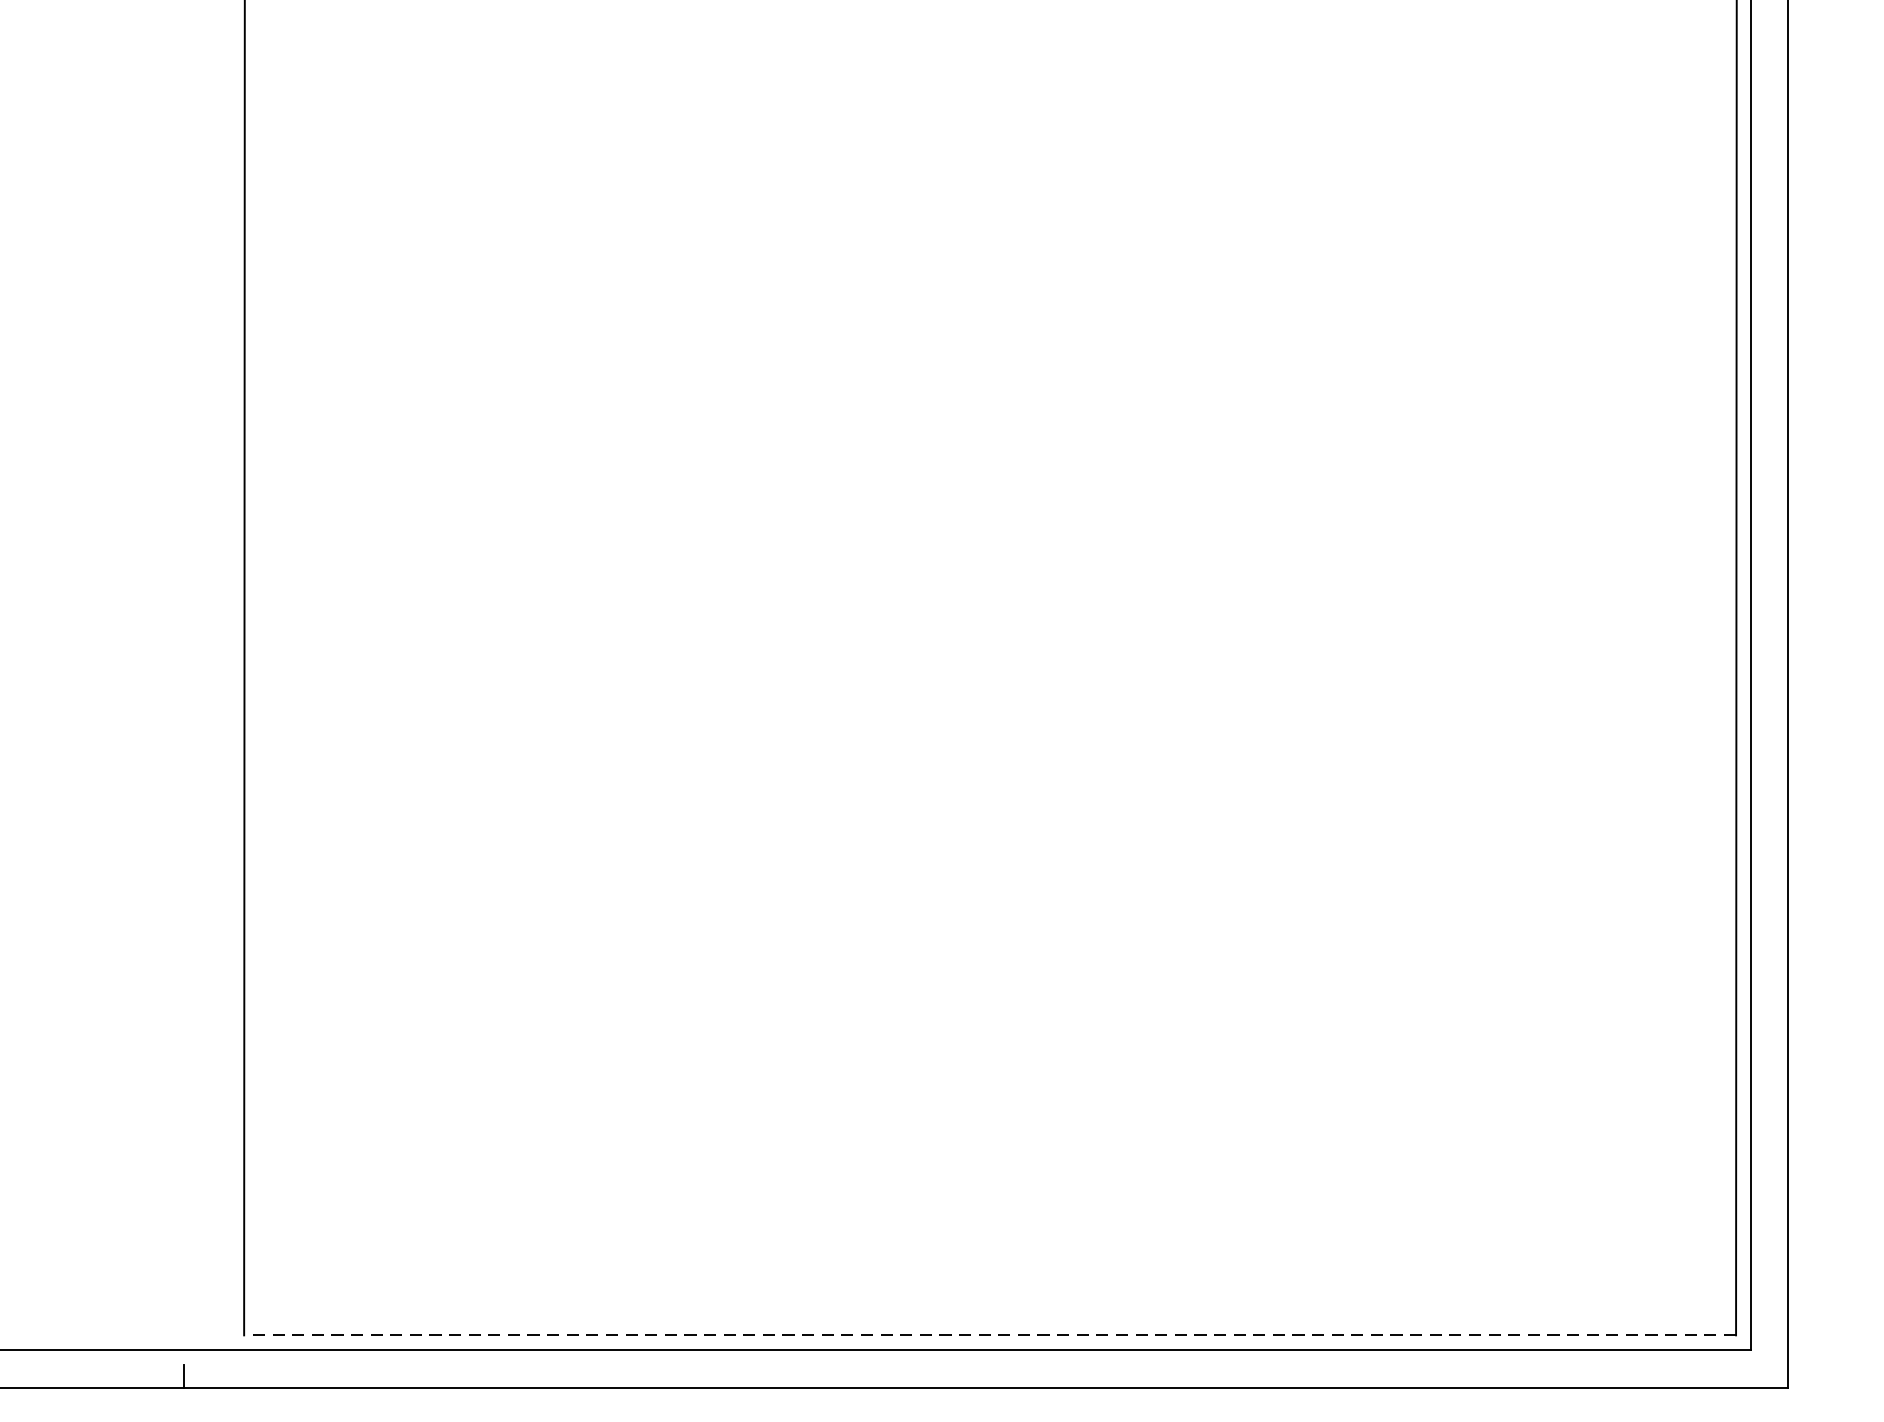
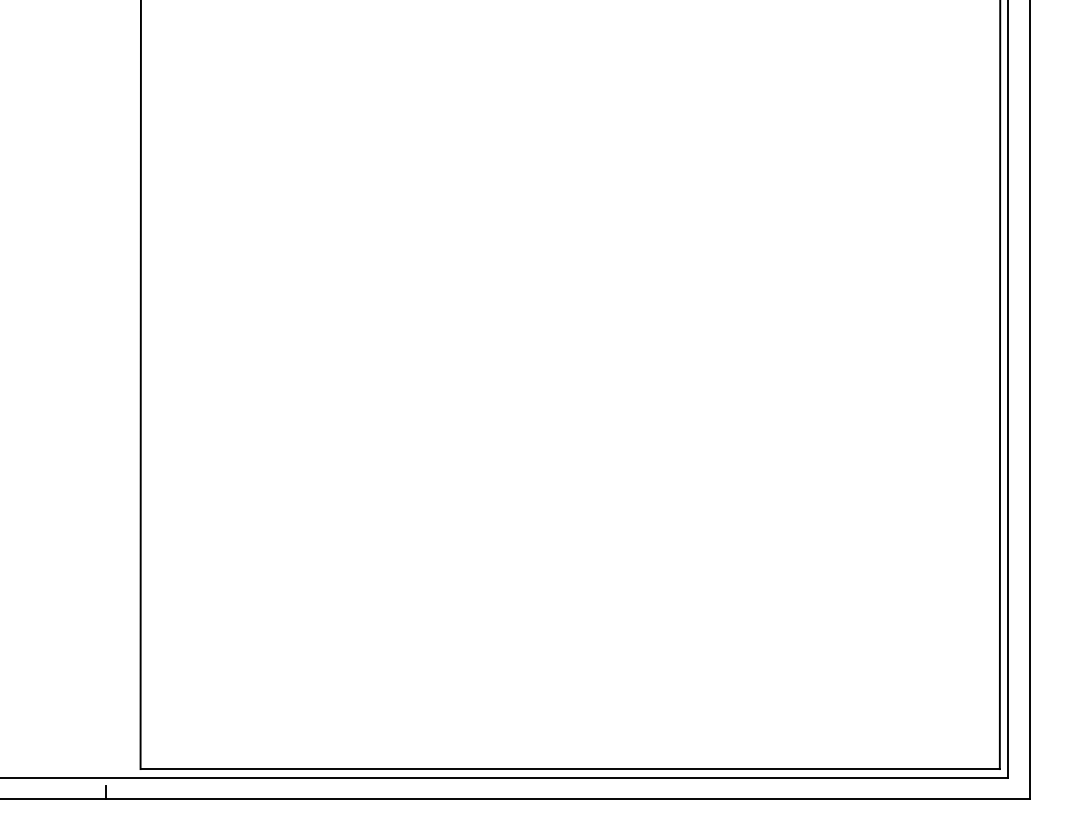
line: (990, 1336) -> (570, 769), dashed -> solid

